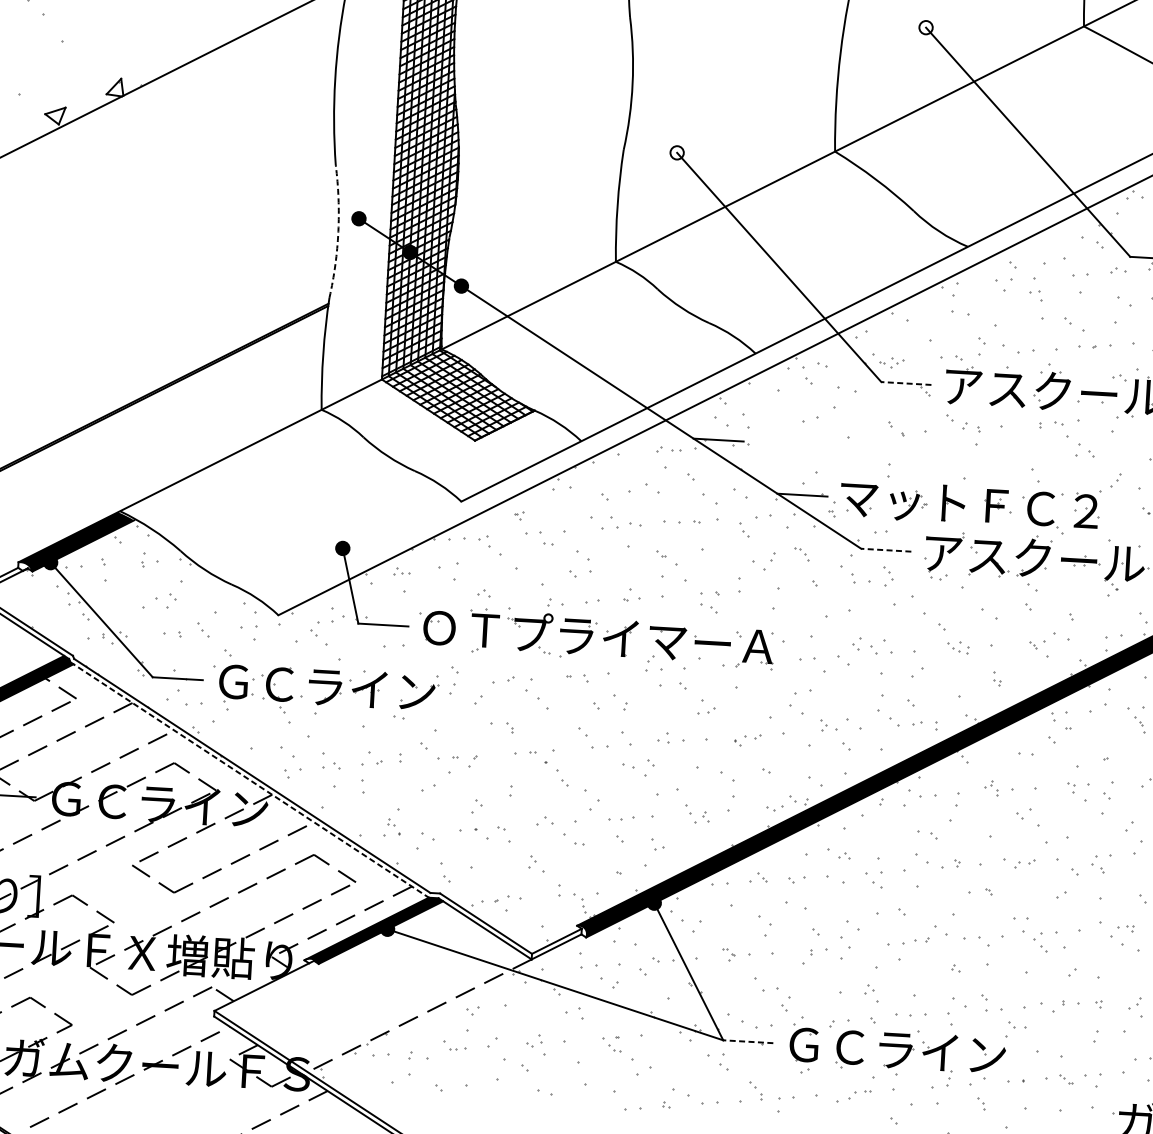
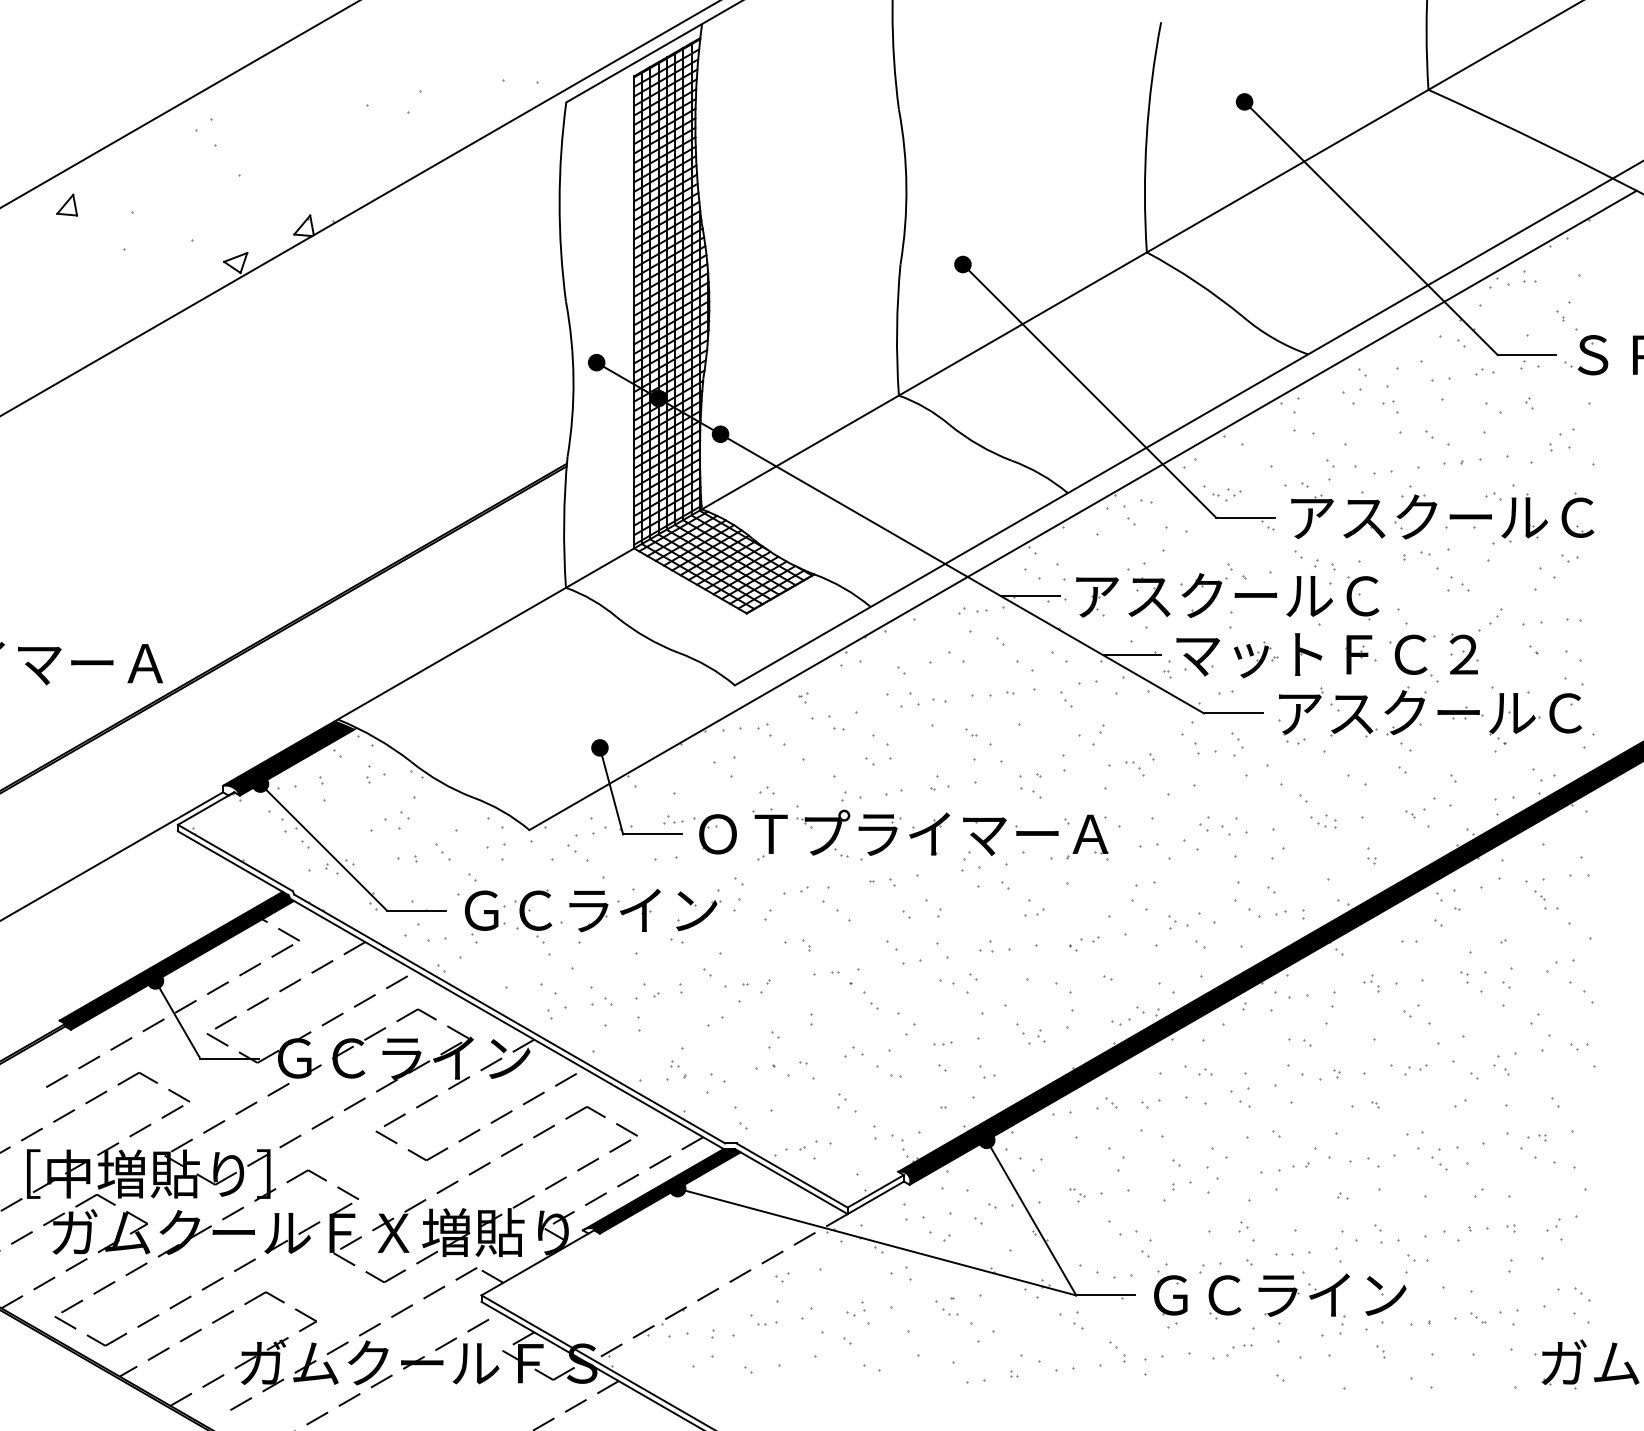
fill: (926, 27) -> (1244, 101), added
fill: (676, 152) -> (962, 264), added
arc: (338, 232) -> (573, 379), dashed -> solid
line: (906, 383) -> (1245, 517), dashed -> solid
part: (893, 450) -> (1234, 596), added
line: (885, 550) -> (1232, 713), dashed -> solid
part: (801, 553) -> (1134, 768), moved
part: (402, 571) -> (673, 819), moved
line: (250, 780) -> (507, 1024), dashed -> solid
part: (621, 818) -> (942, 1043), size x0.62
line: (748, 1041) -> (1105, 1295), dashed -> solid

